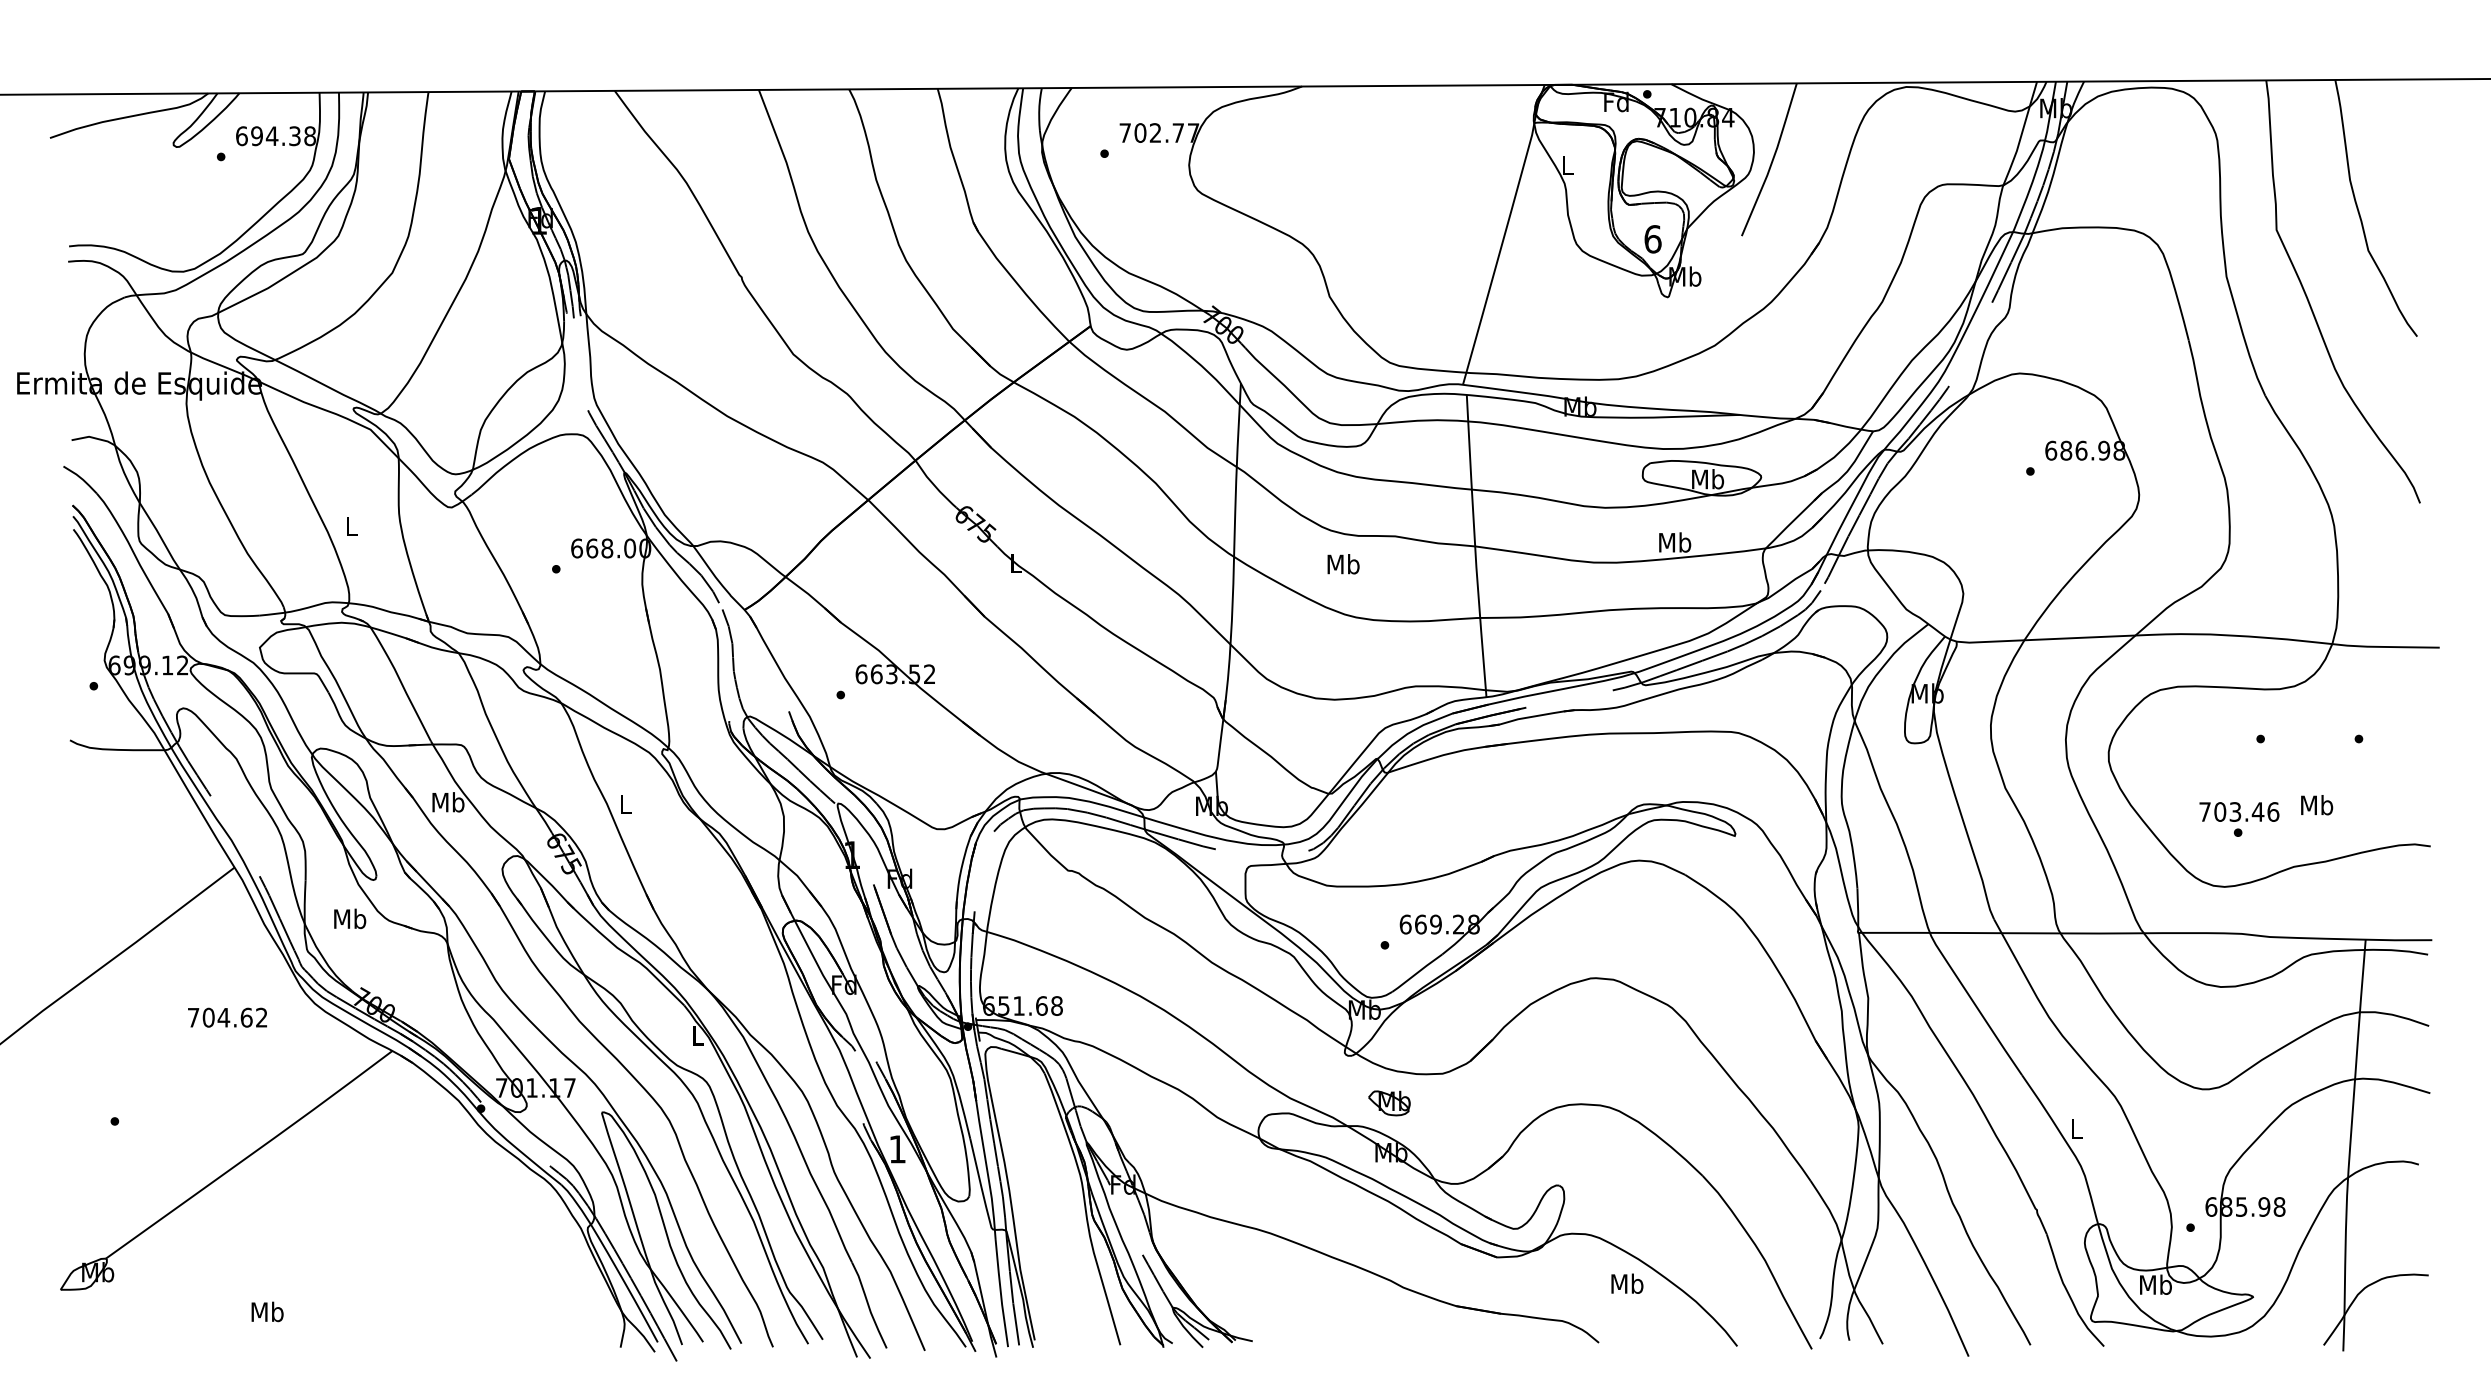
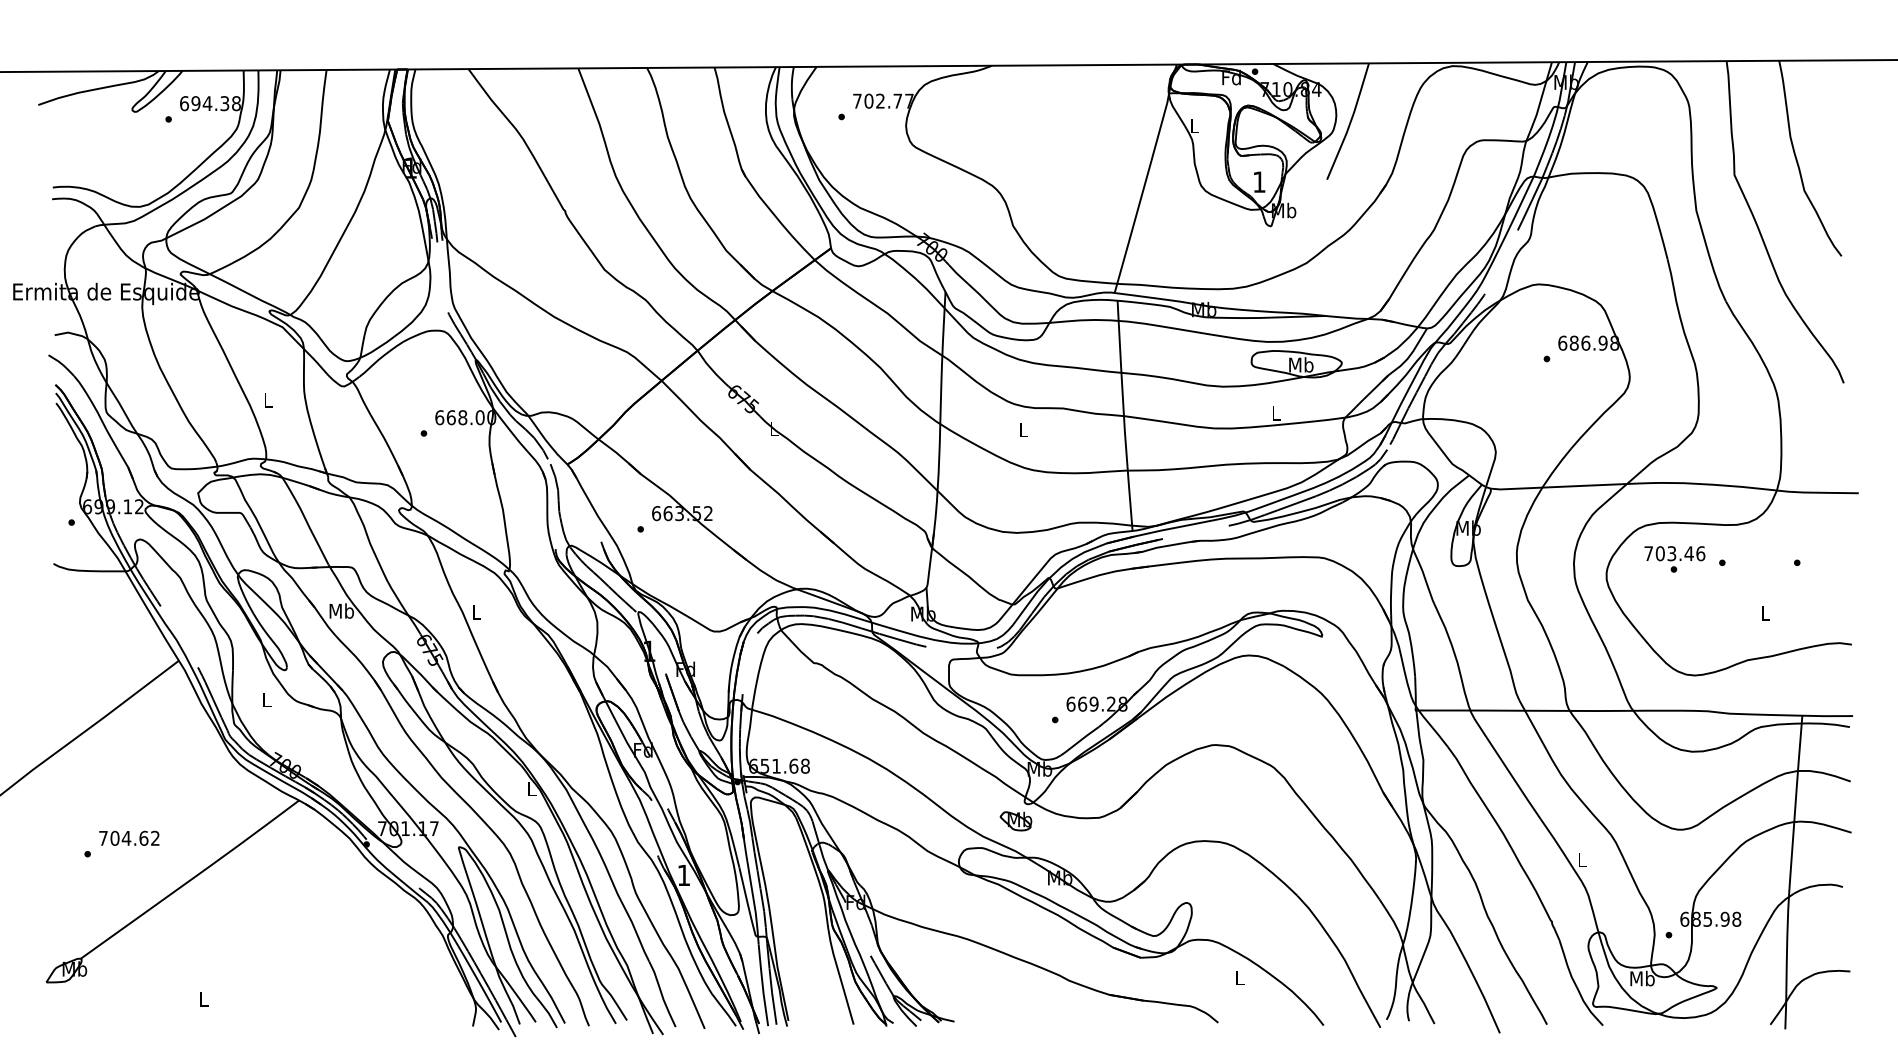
text: (1652, 239) -> (1259, 182), 6 -> 1
text: (1675, 542) -> (1276, 413), Mb -> L
text: (1343, 564) -> (1023, 429), Mb -> L
text: (2317, 805) -> (1765, 613), Mb -> L
text: (2239, 819) -> (1674, 559), moved
text: (350, 918) -> (267, 699), Mb -> L
text: (227, 1017) -> (129, 838), moved
part: (1389, 1103) -> (1016, 821), moved
text: (1627, 1283) -> (1240, 977), Mb -> L
text: (267, 1311) -> (203, 998), Mb -> L

